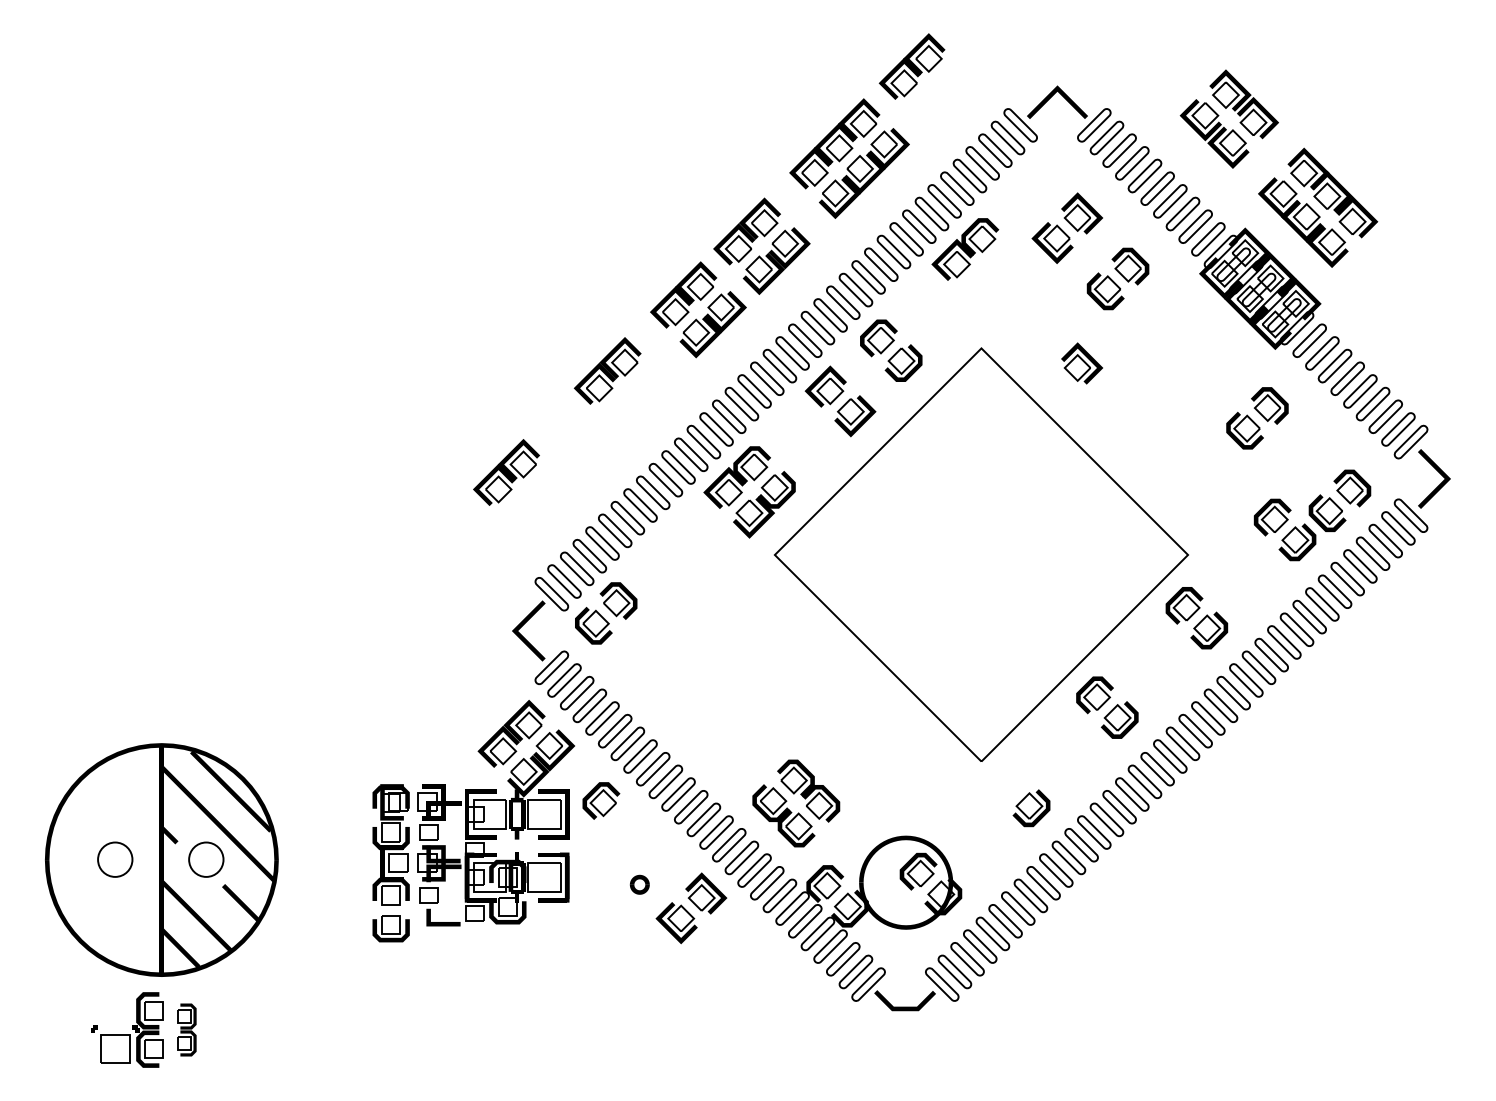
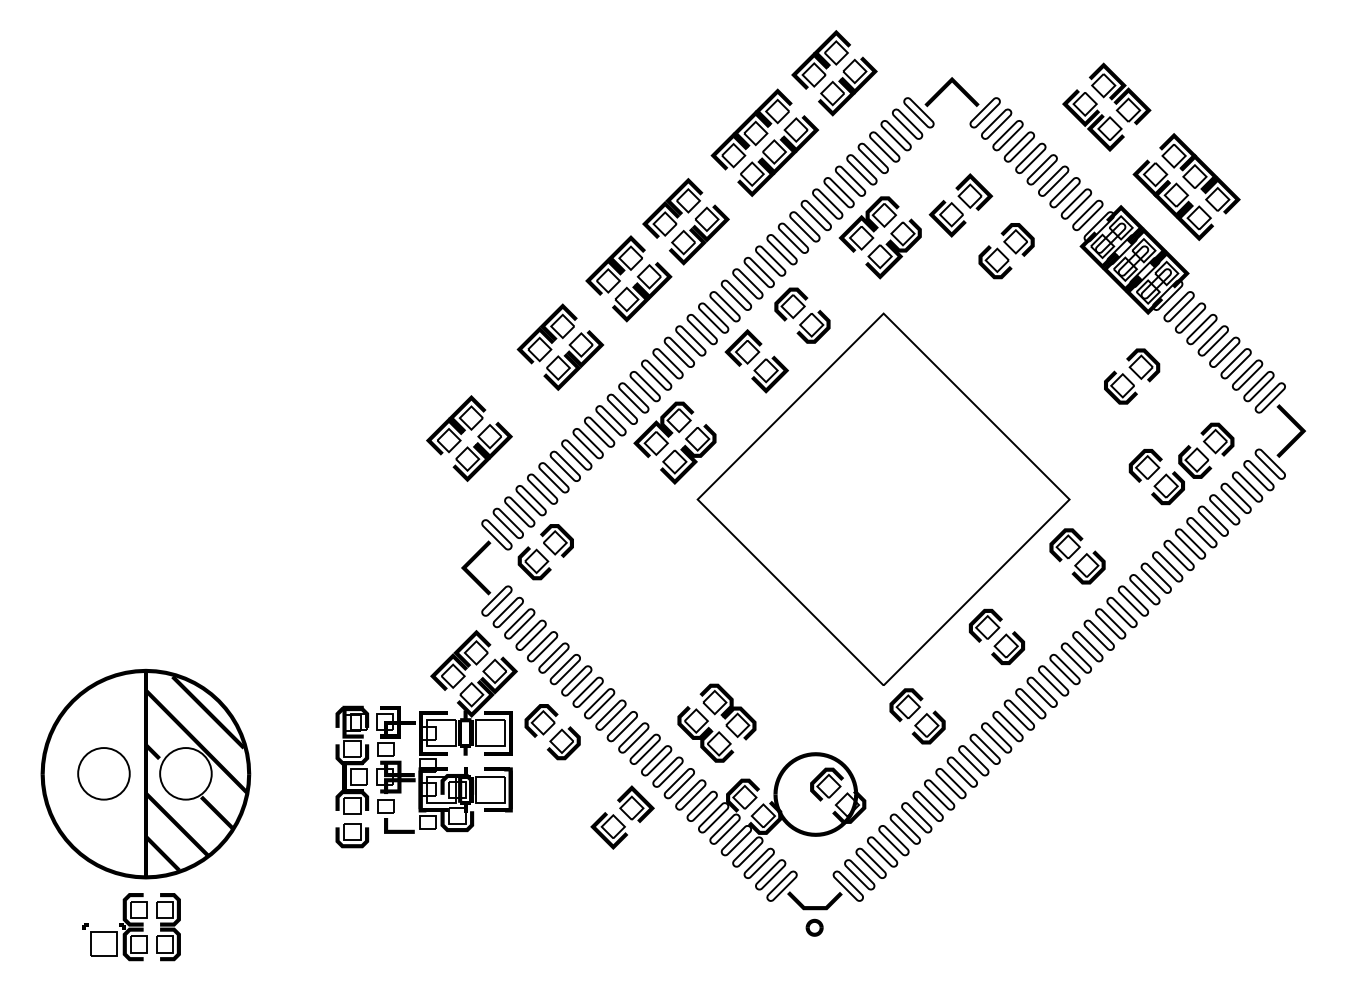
part: (941, 96) -> (847, 86), added
part: (992, 276) -> (893, 248), added
part: (1081, 363) -> (973, 327), removed
part: (637, 400) -> (574, 360), added
part: (535, 501) -> (482, 451), added
part: (1006, 783) -> (906, 705), added
part: (625, 825) -> (563, 743), added
circle: (114, 859) -> (103, 773), size x1.67
circle: (206, 859) -> (186, 773), size x1.67
part: (639, 884) -> (814, 927), moved
part: (186, 1029) -> (168, 926), size x1.43

